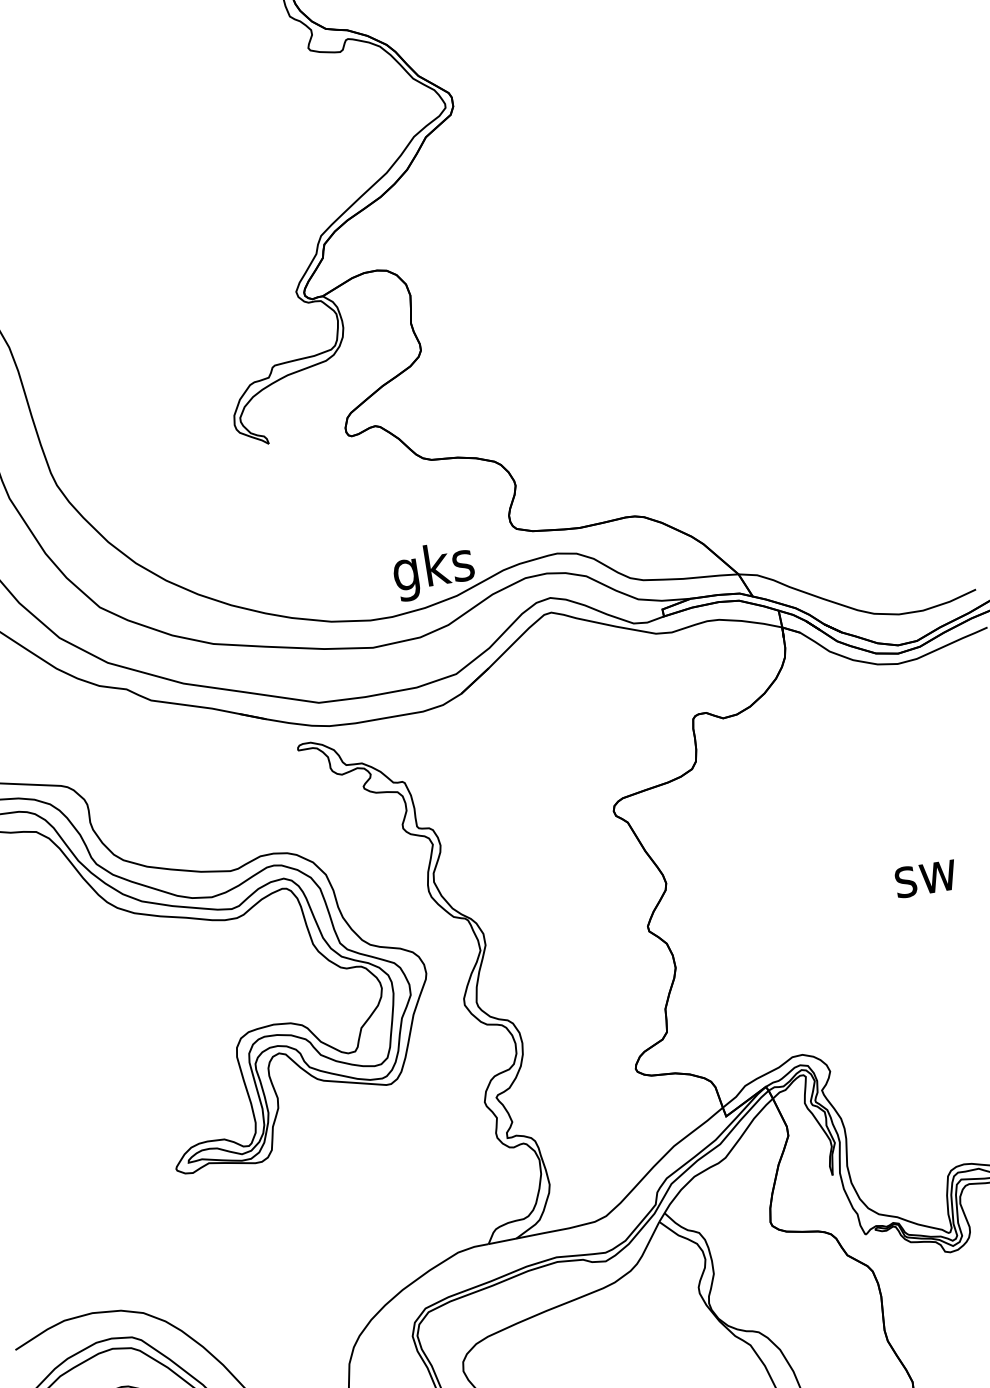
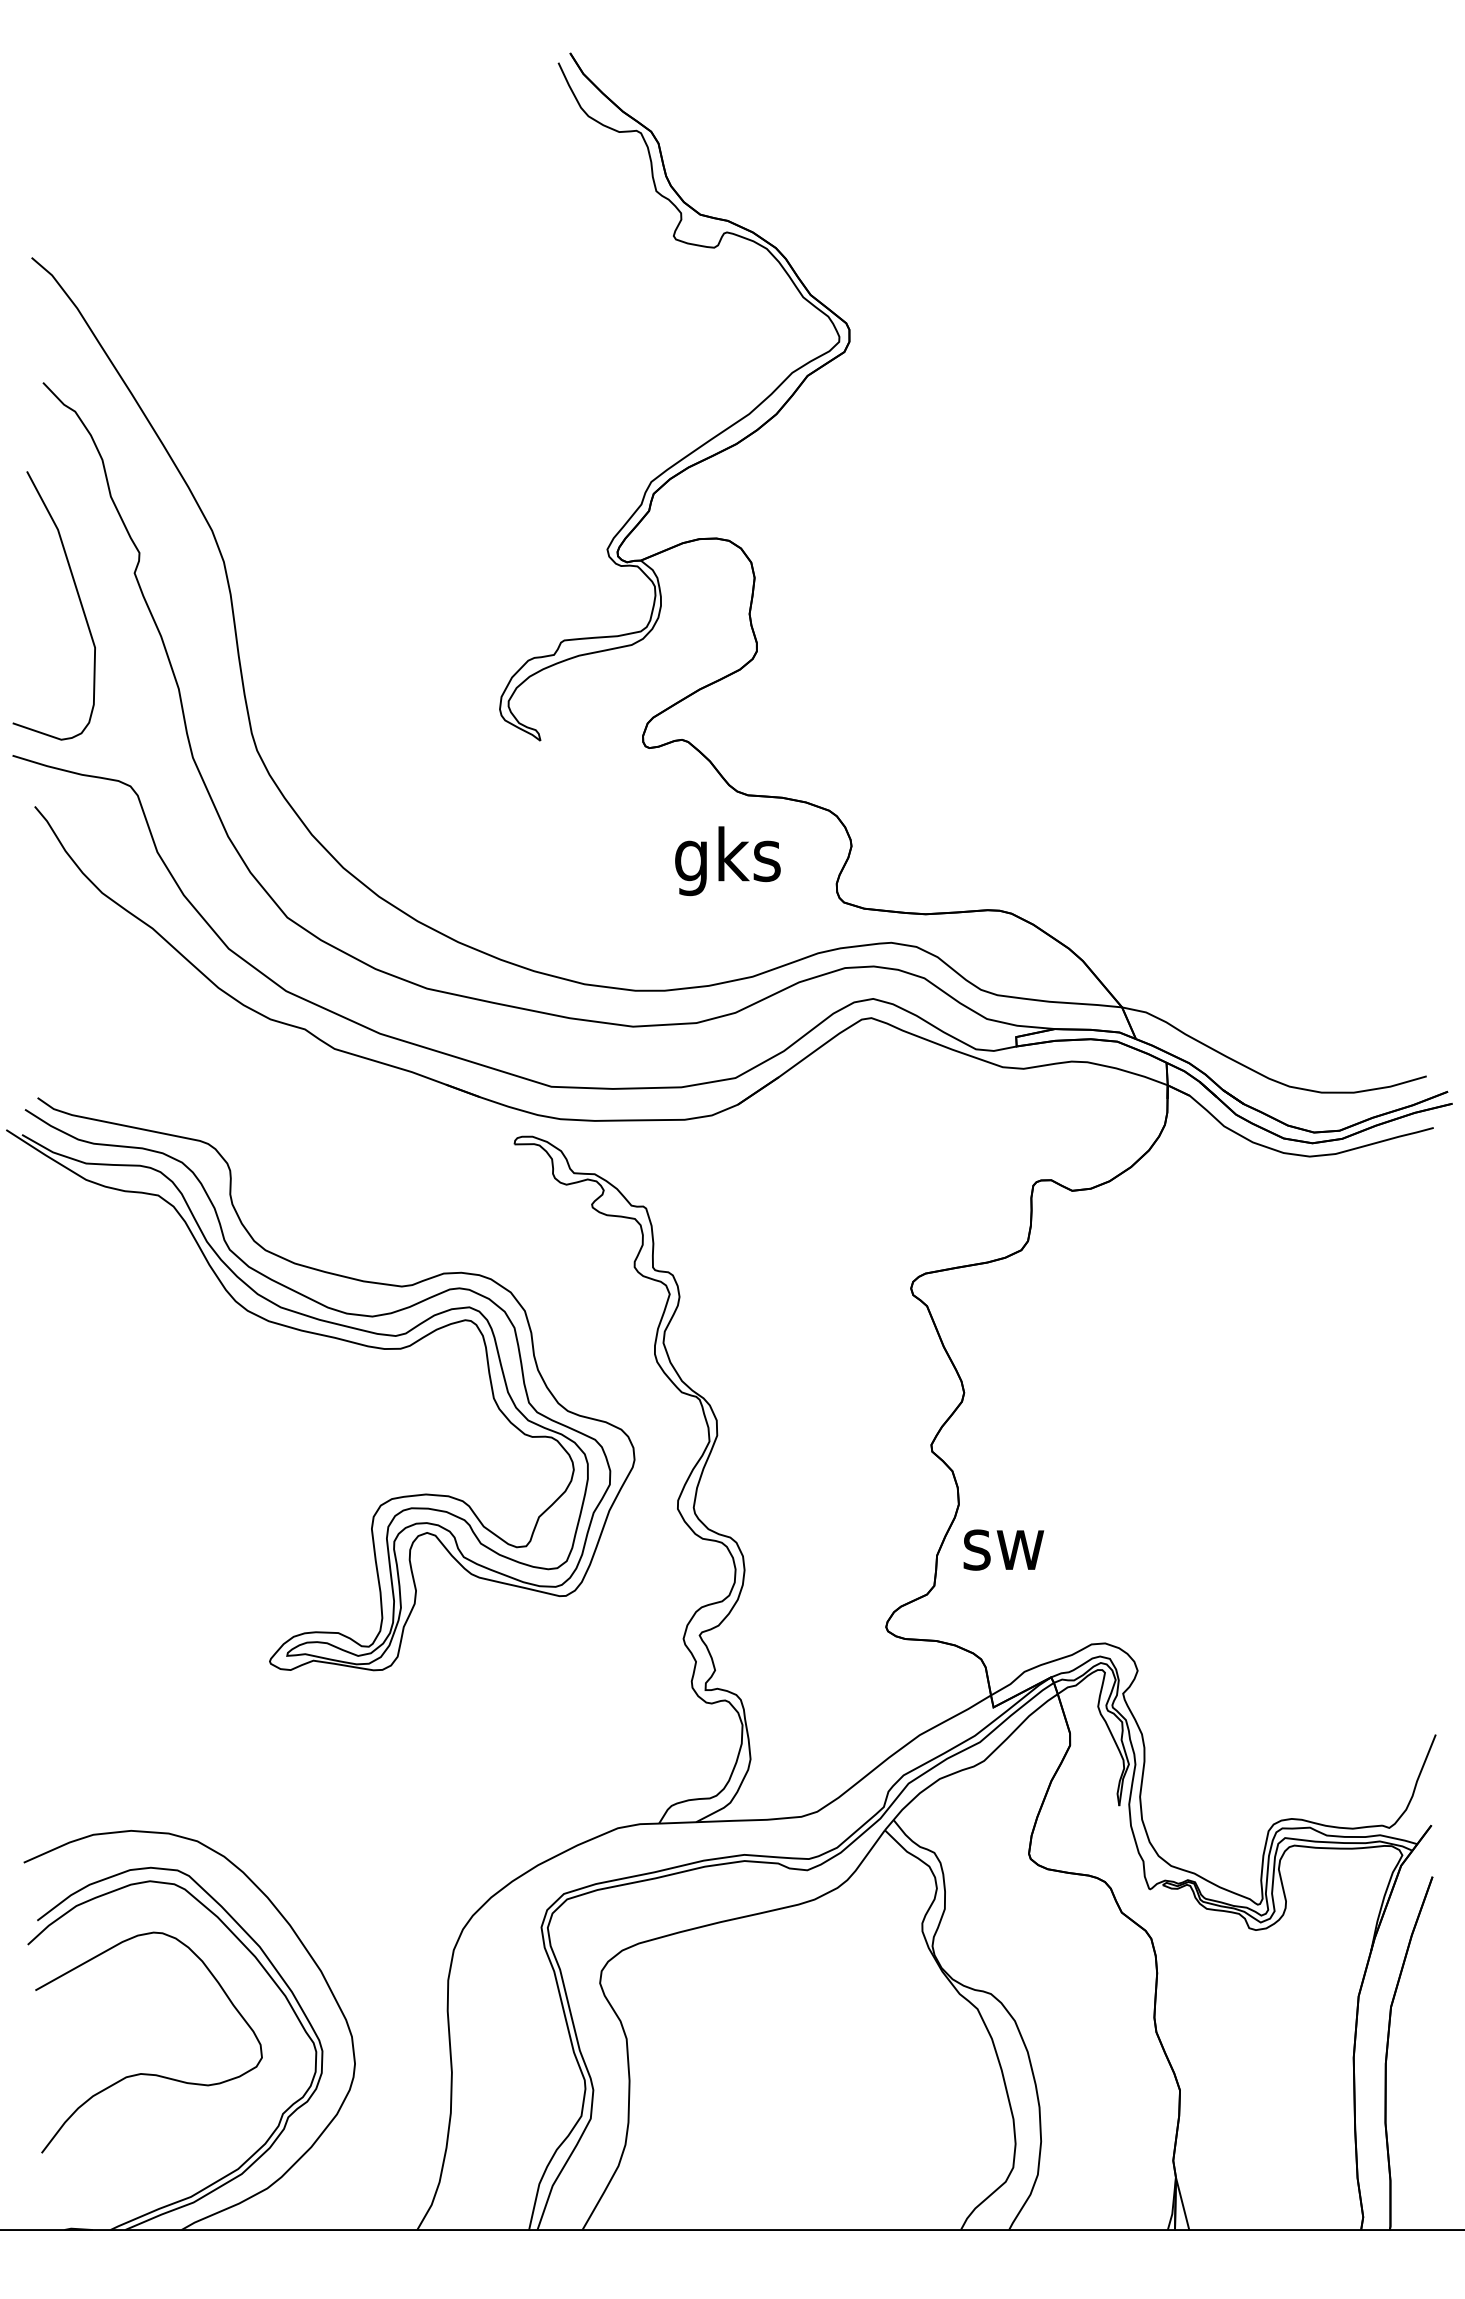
text: (433, 570) -> (727, 861), moved
text: (925, 878) -> (1003, 1549), moved

